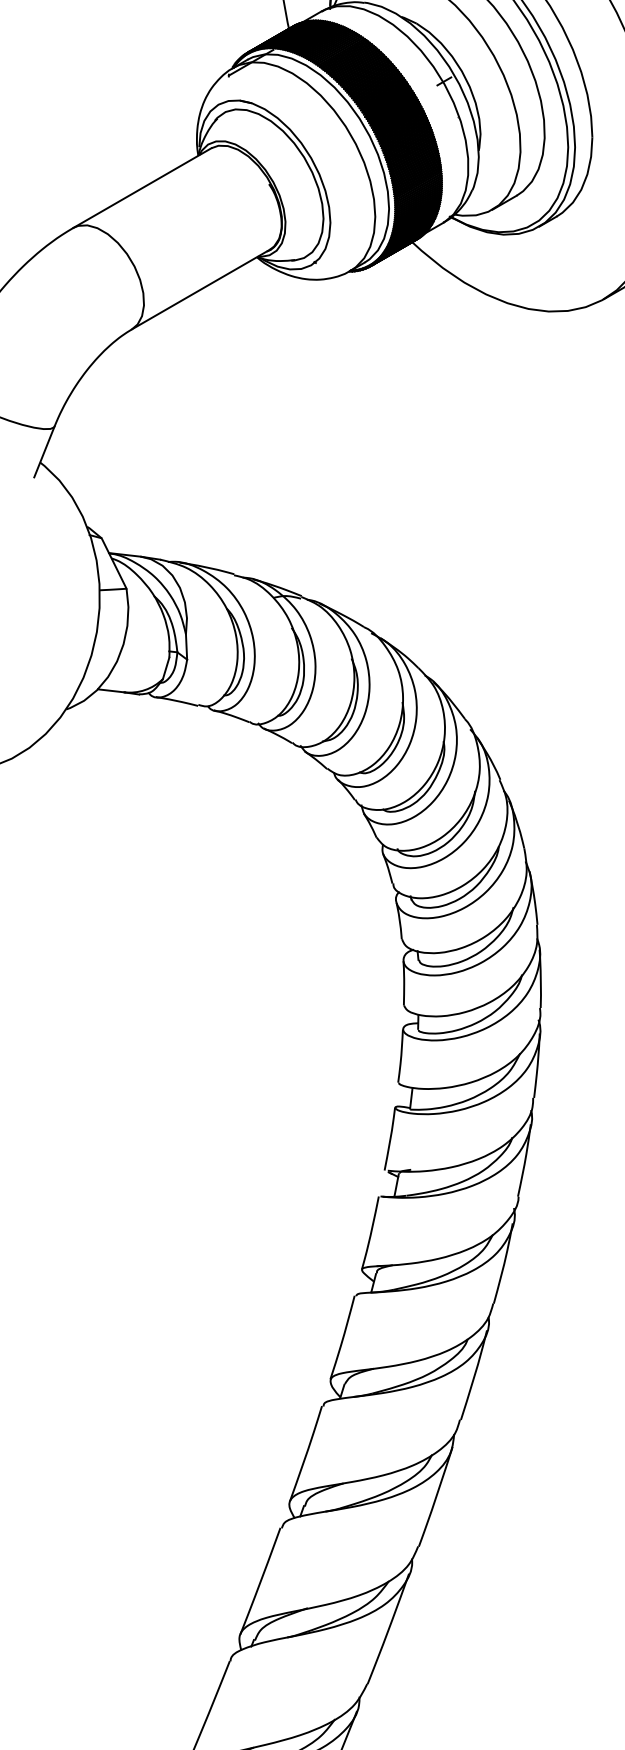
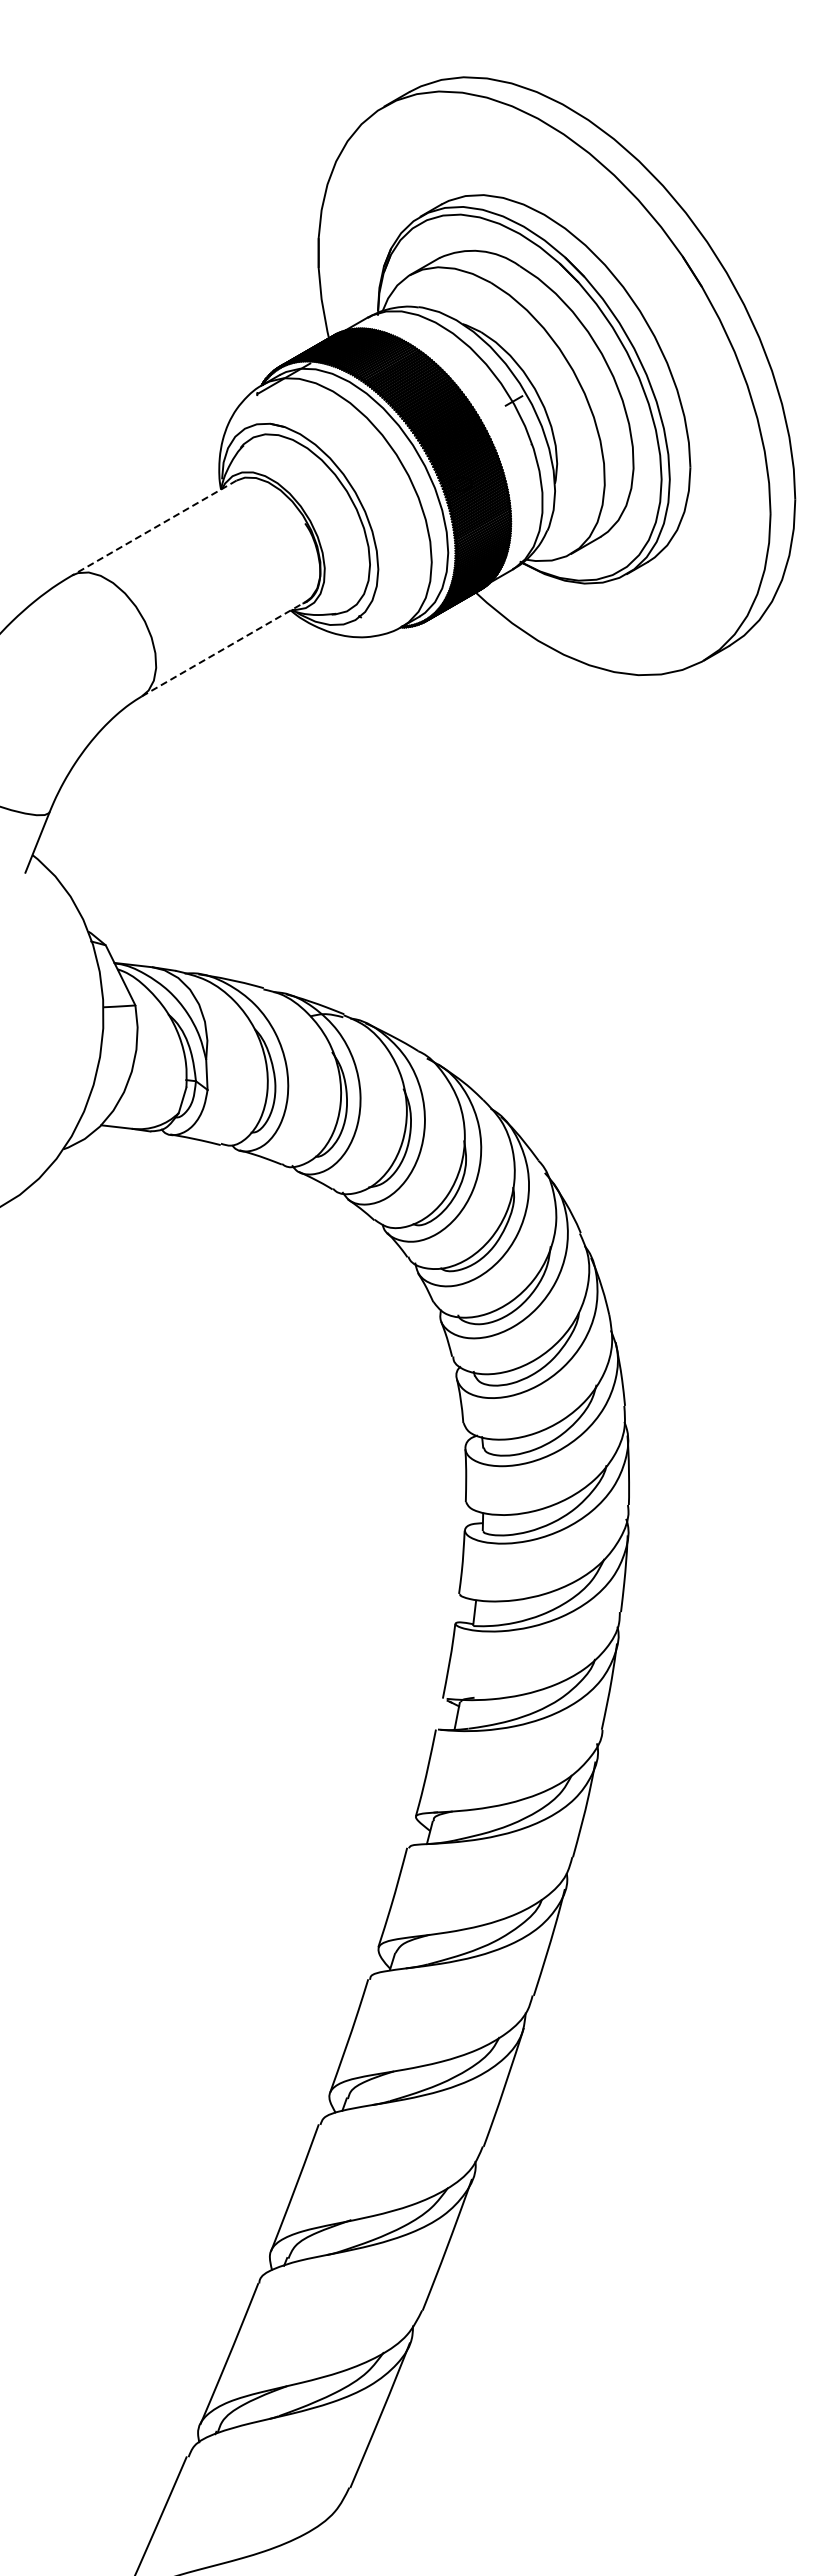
line: (142, 188) -> (154, 528), solid -> dashed
line: (201, 289) -> (224, 648), solid -> dashed

